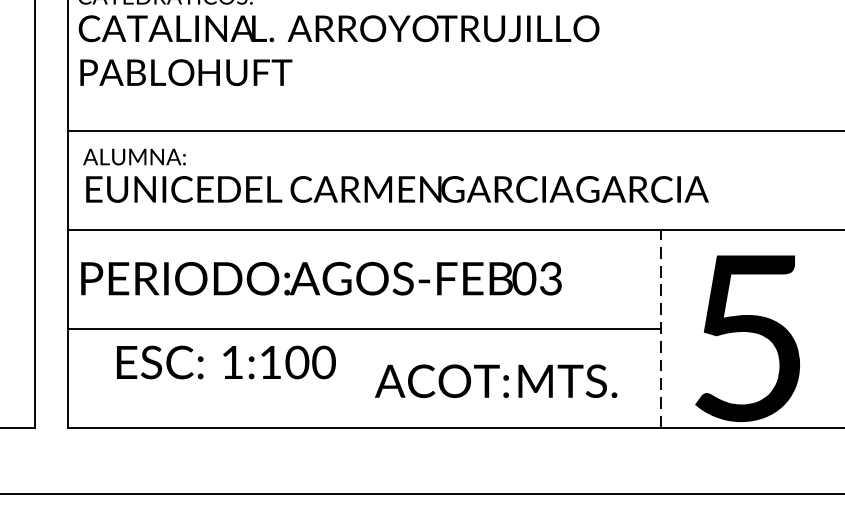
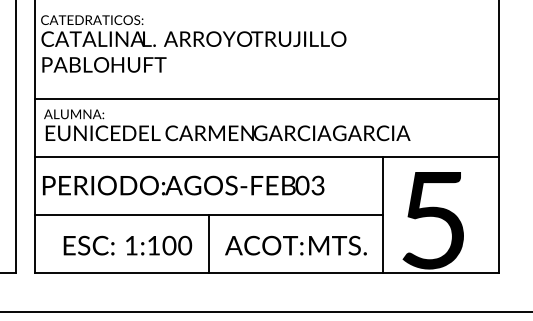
line: (660, 329) -> (382, 215), dashed -> solid
text: (225, 362) -> (127, 245), moved
line: (365, 377) -> (209, 243), added
text: (495, 380) -> (295, 245), moved

